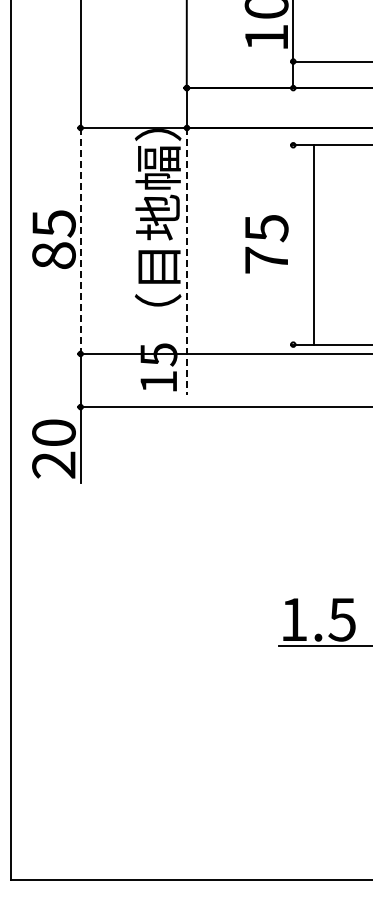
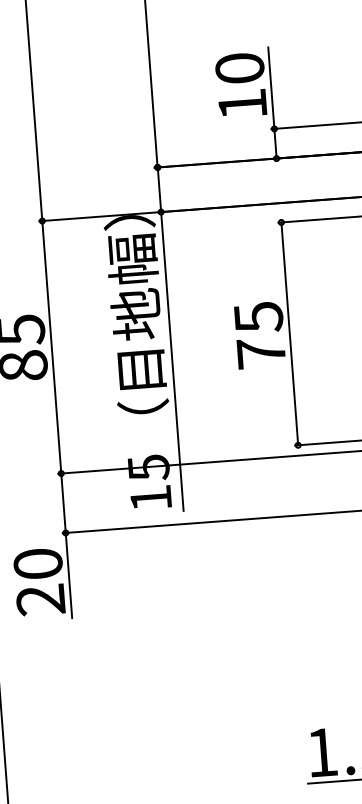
line: (80, 240) -> (51, 346), dashed -> solid
line: (314, 244) -> (290, 333), moved
line: (186, 261) -> (171, 361), dashed -> solid

